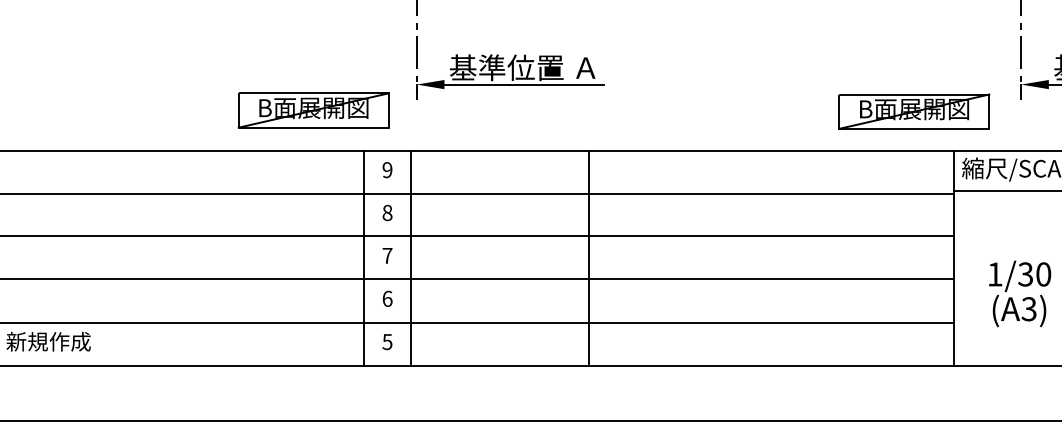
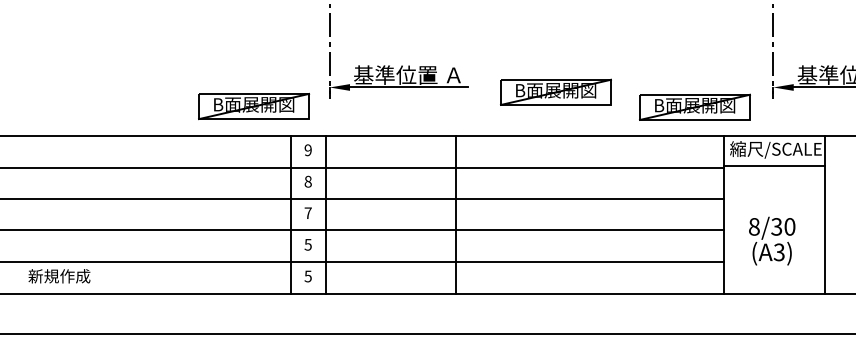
part: (724, 90) -> (555, 91), added
text: (995, 273) -> (754, 226), 1/30 -> 8/30
text: (386, 298) -> (307, 244), 6 -> 5

